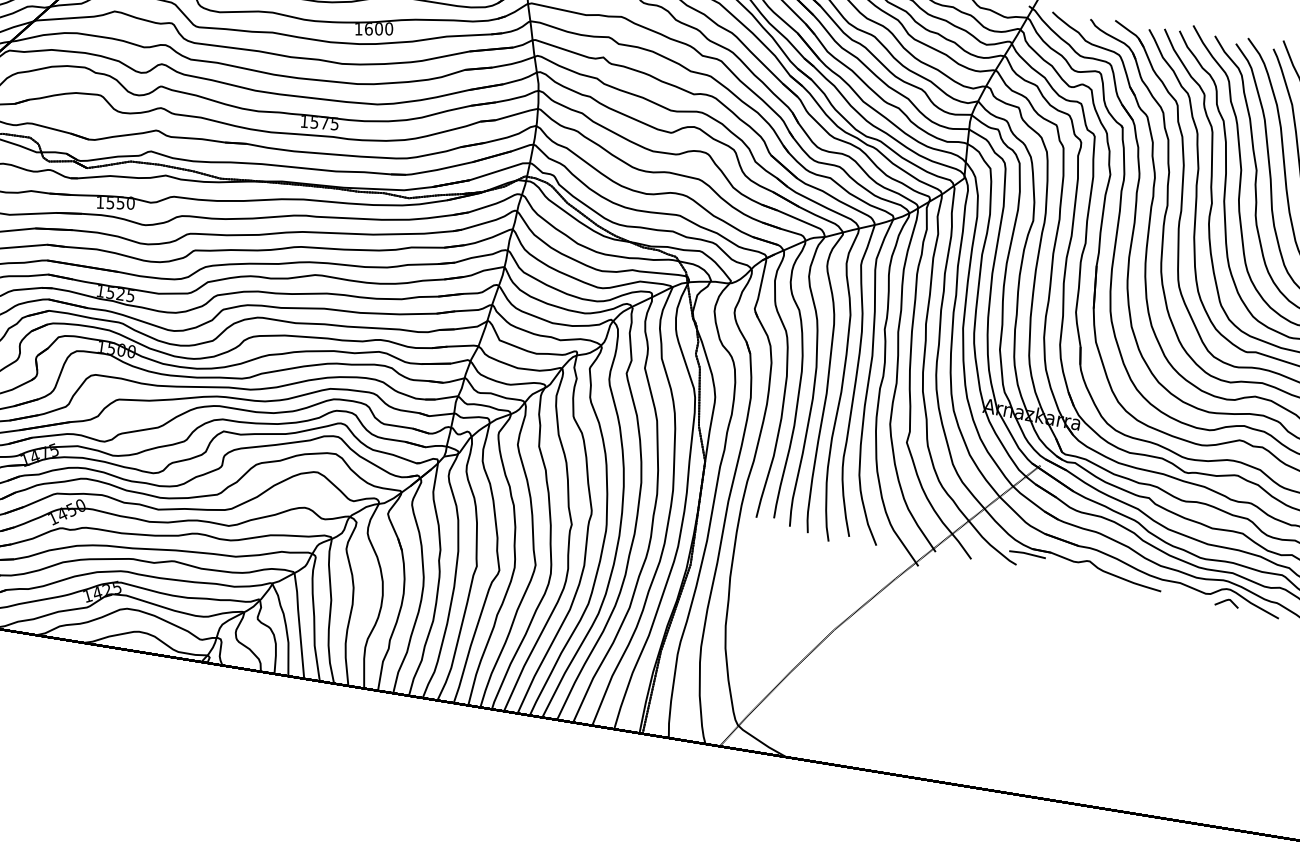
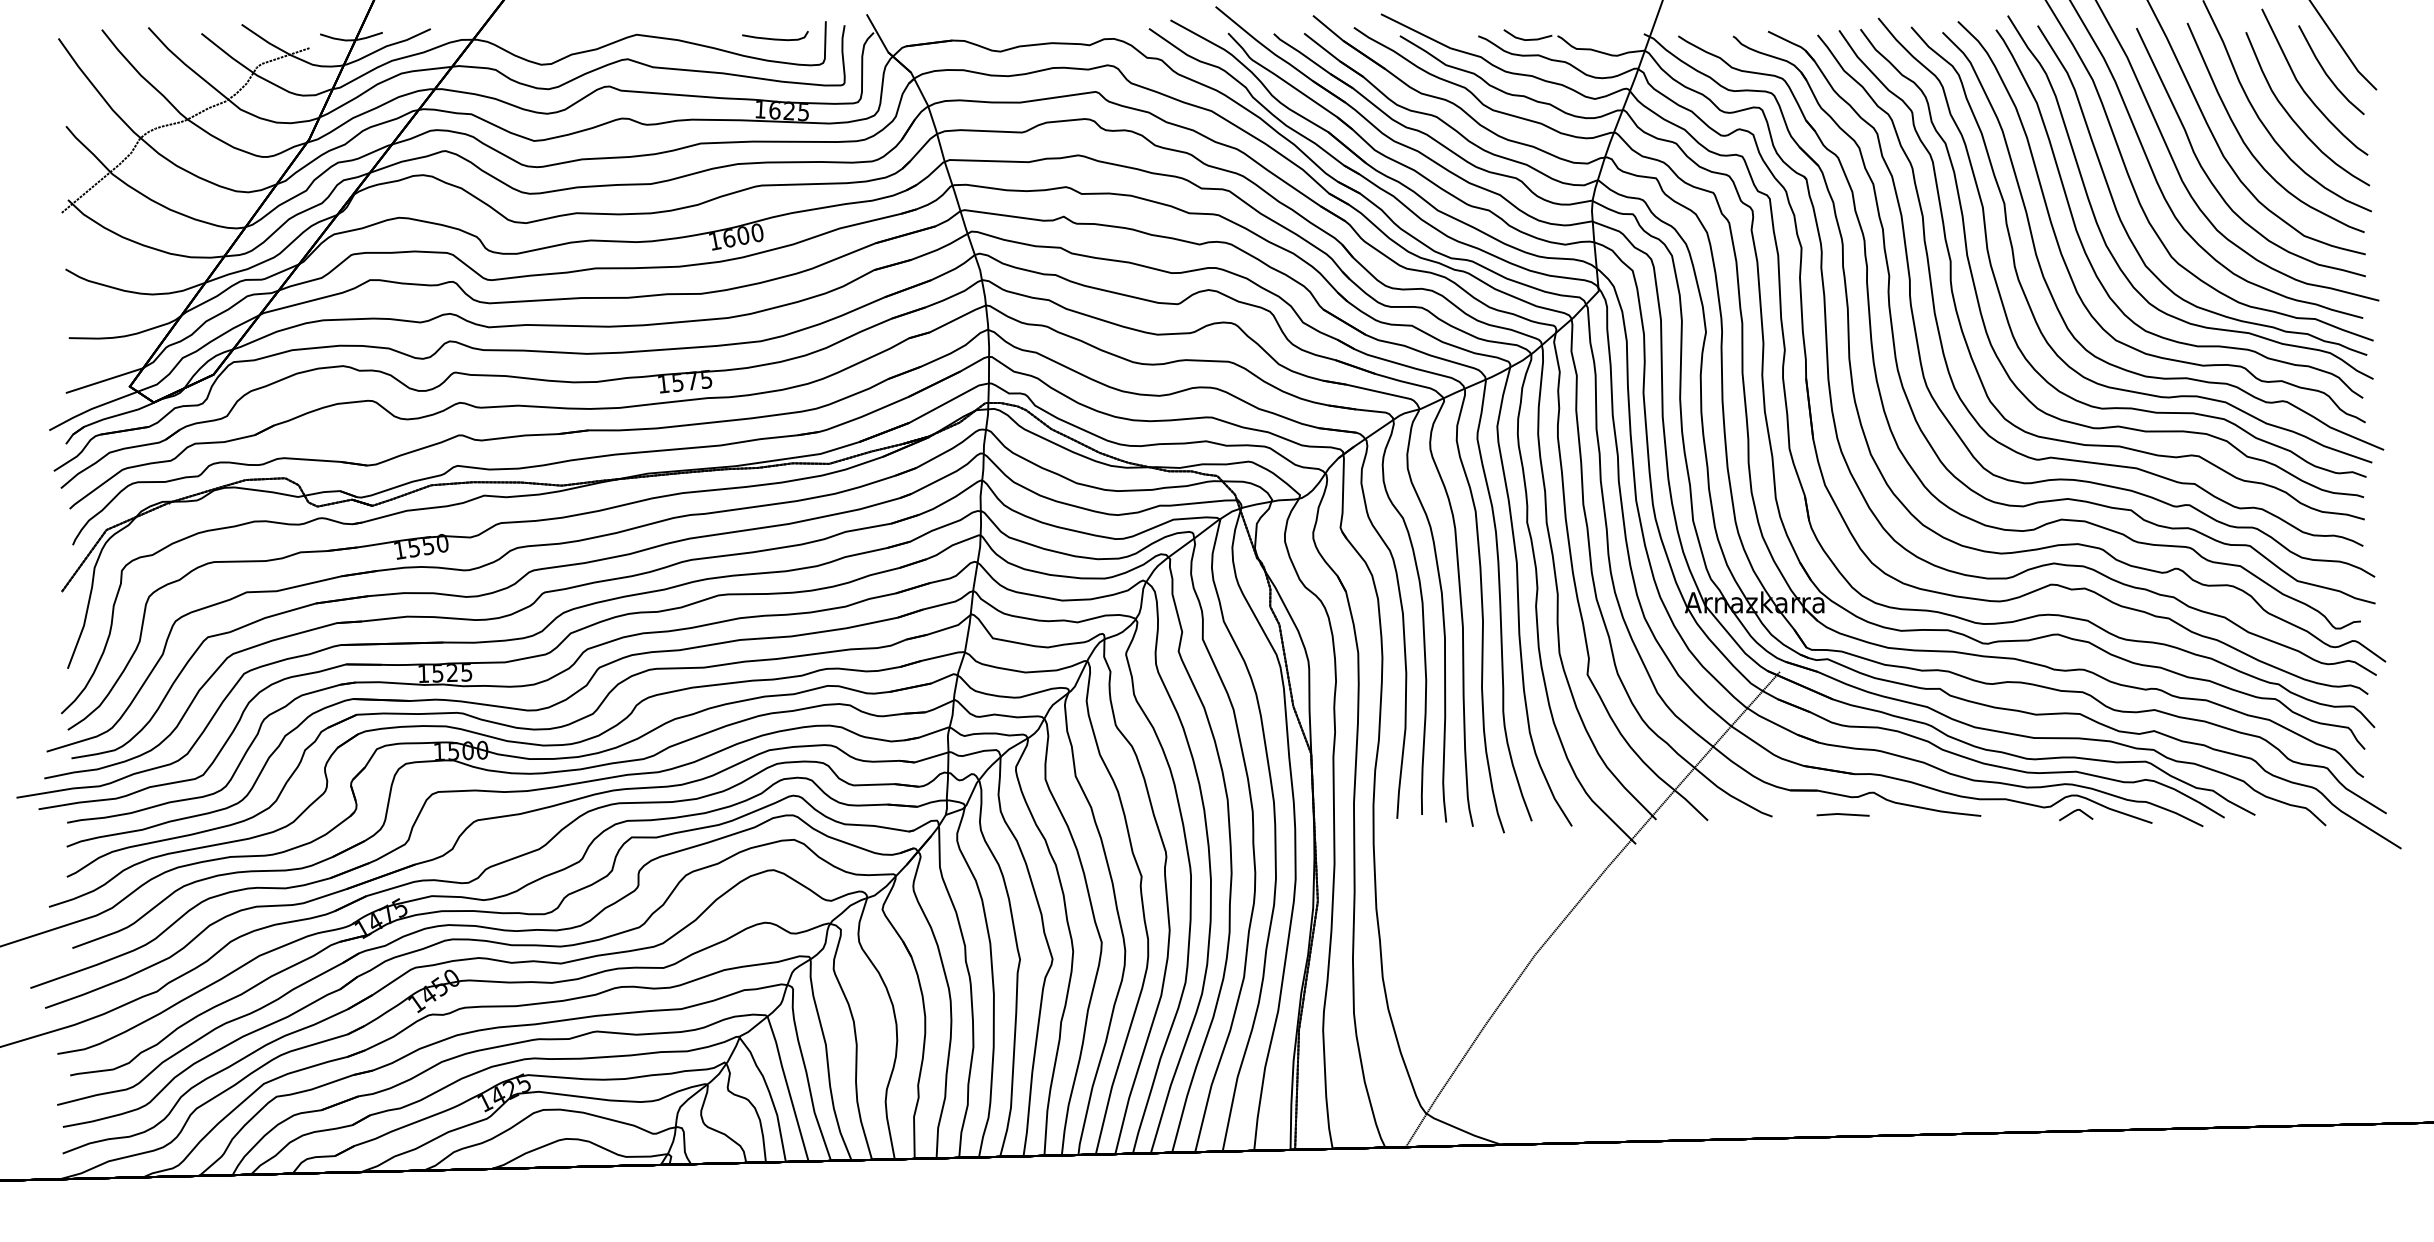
line: (1027, 553) -> (1842, 814), moved

